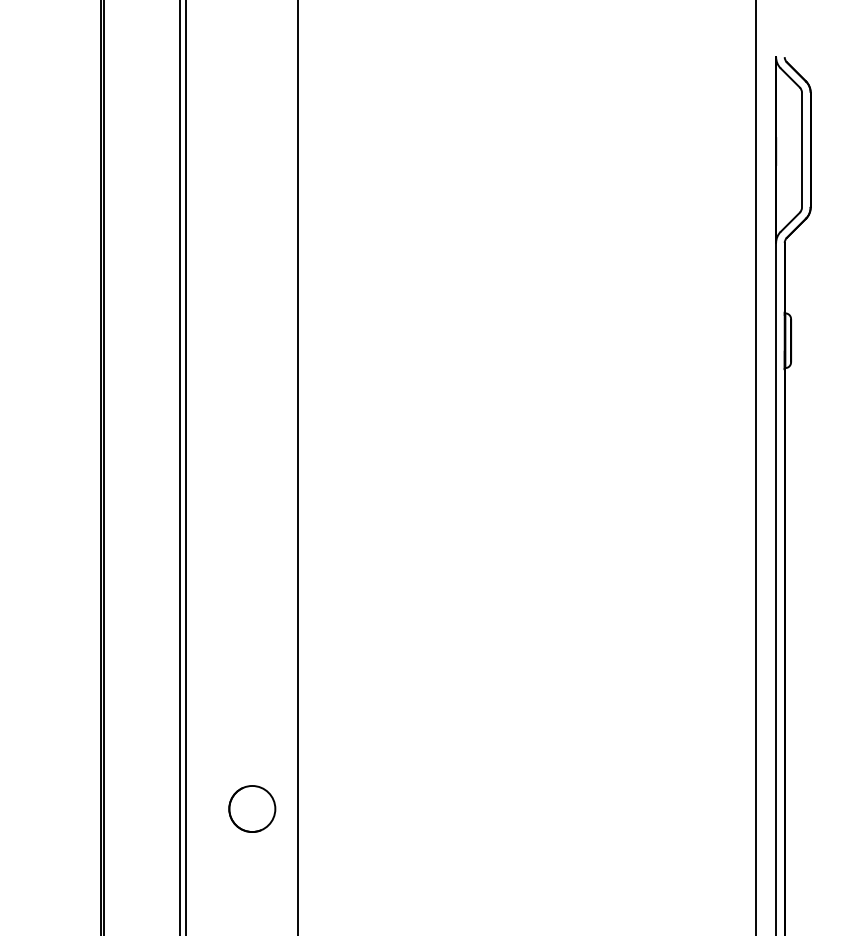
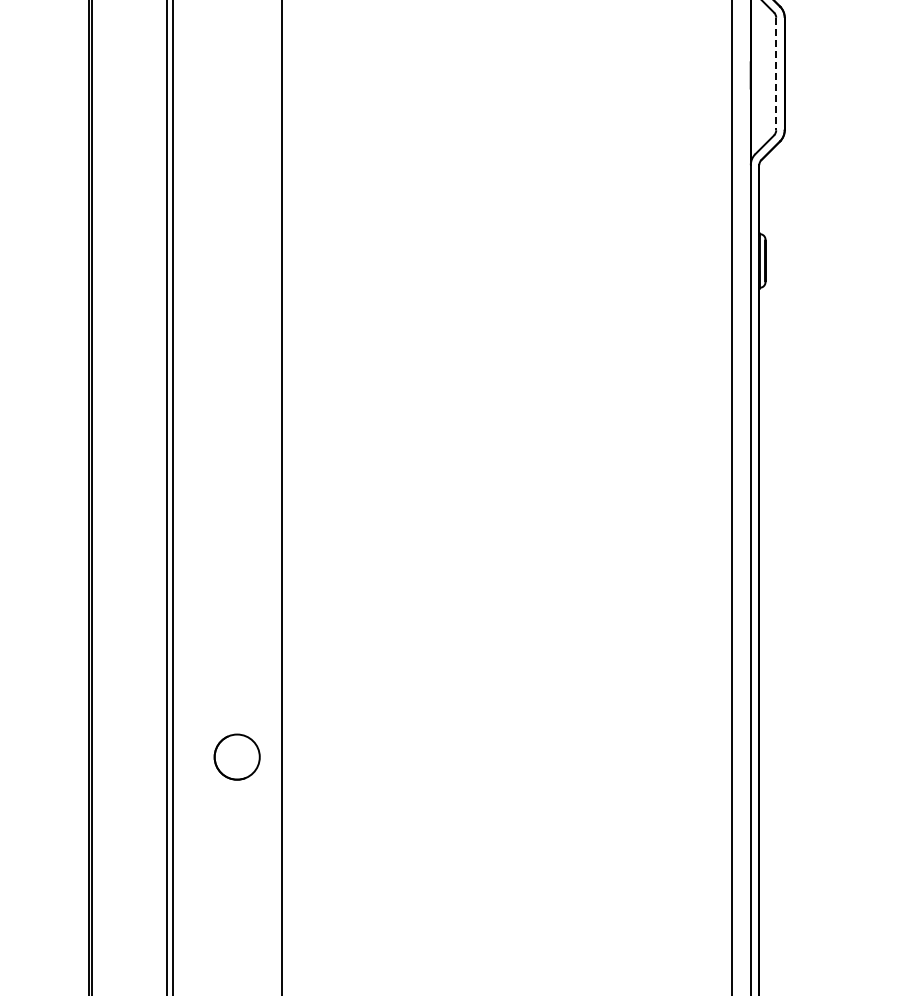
line: (802, 150) -> (776, 74), solid -> dashed
circle: (251, 808) -> (236, 756), moved

